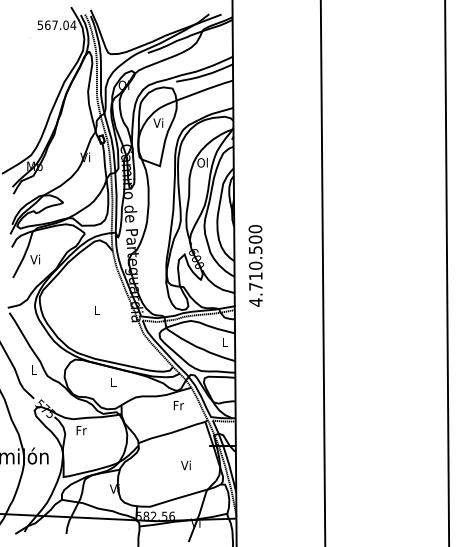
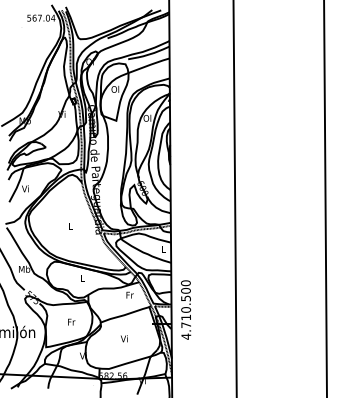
text: (158, 122) -> (115, 88), Vi -> Ol
text: (255, 265) -> (185, 309), moved
text: (33, 369) -> (24, 268), L -> Mb
text: (81, 430) -> (71, 322), moved
text: (185, 465) -> (124, 338), moved

